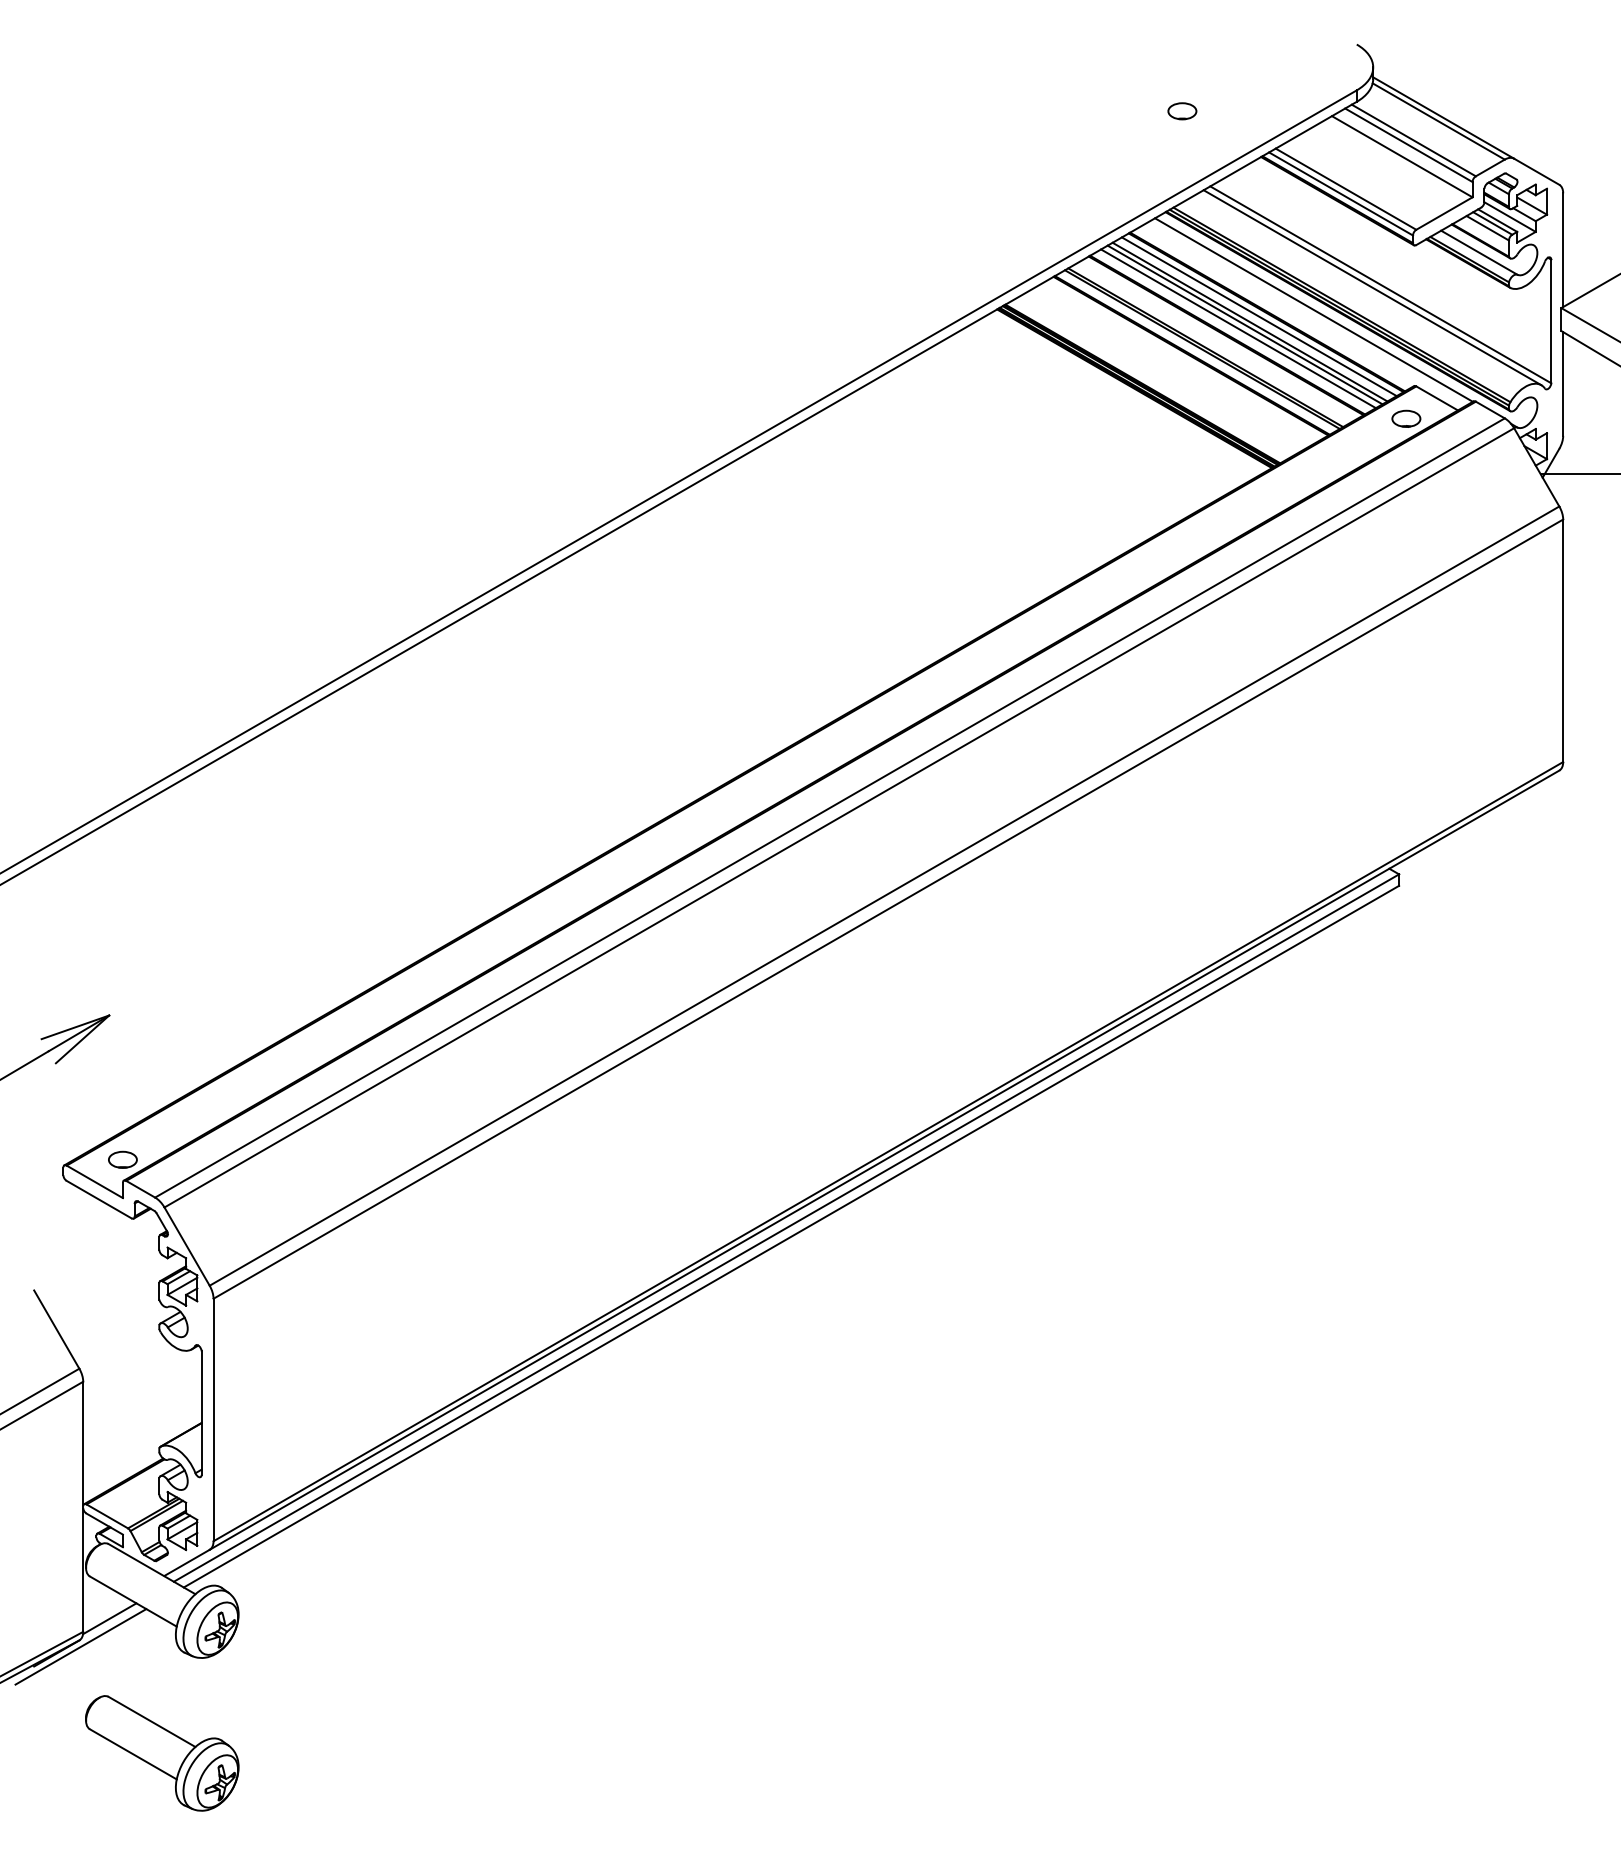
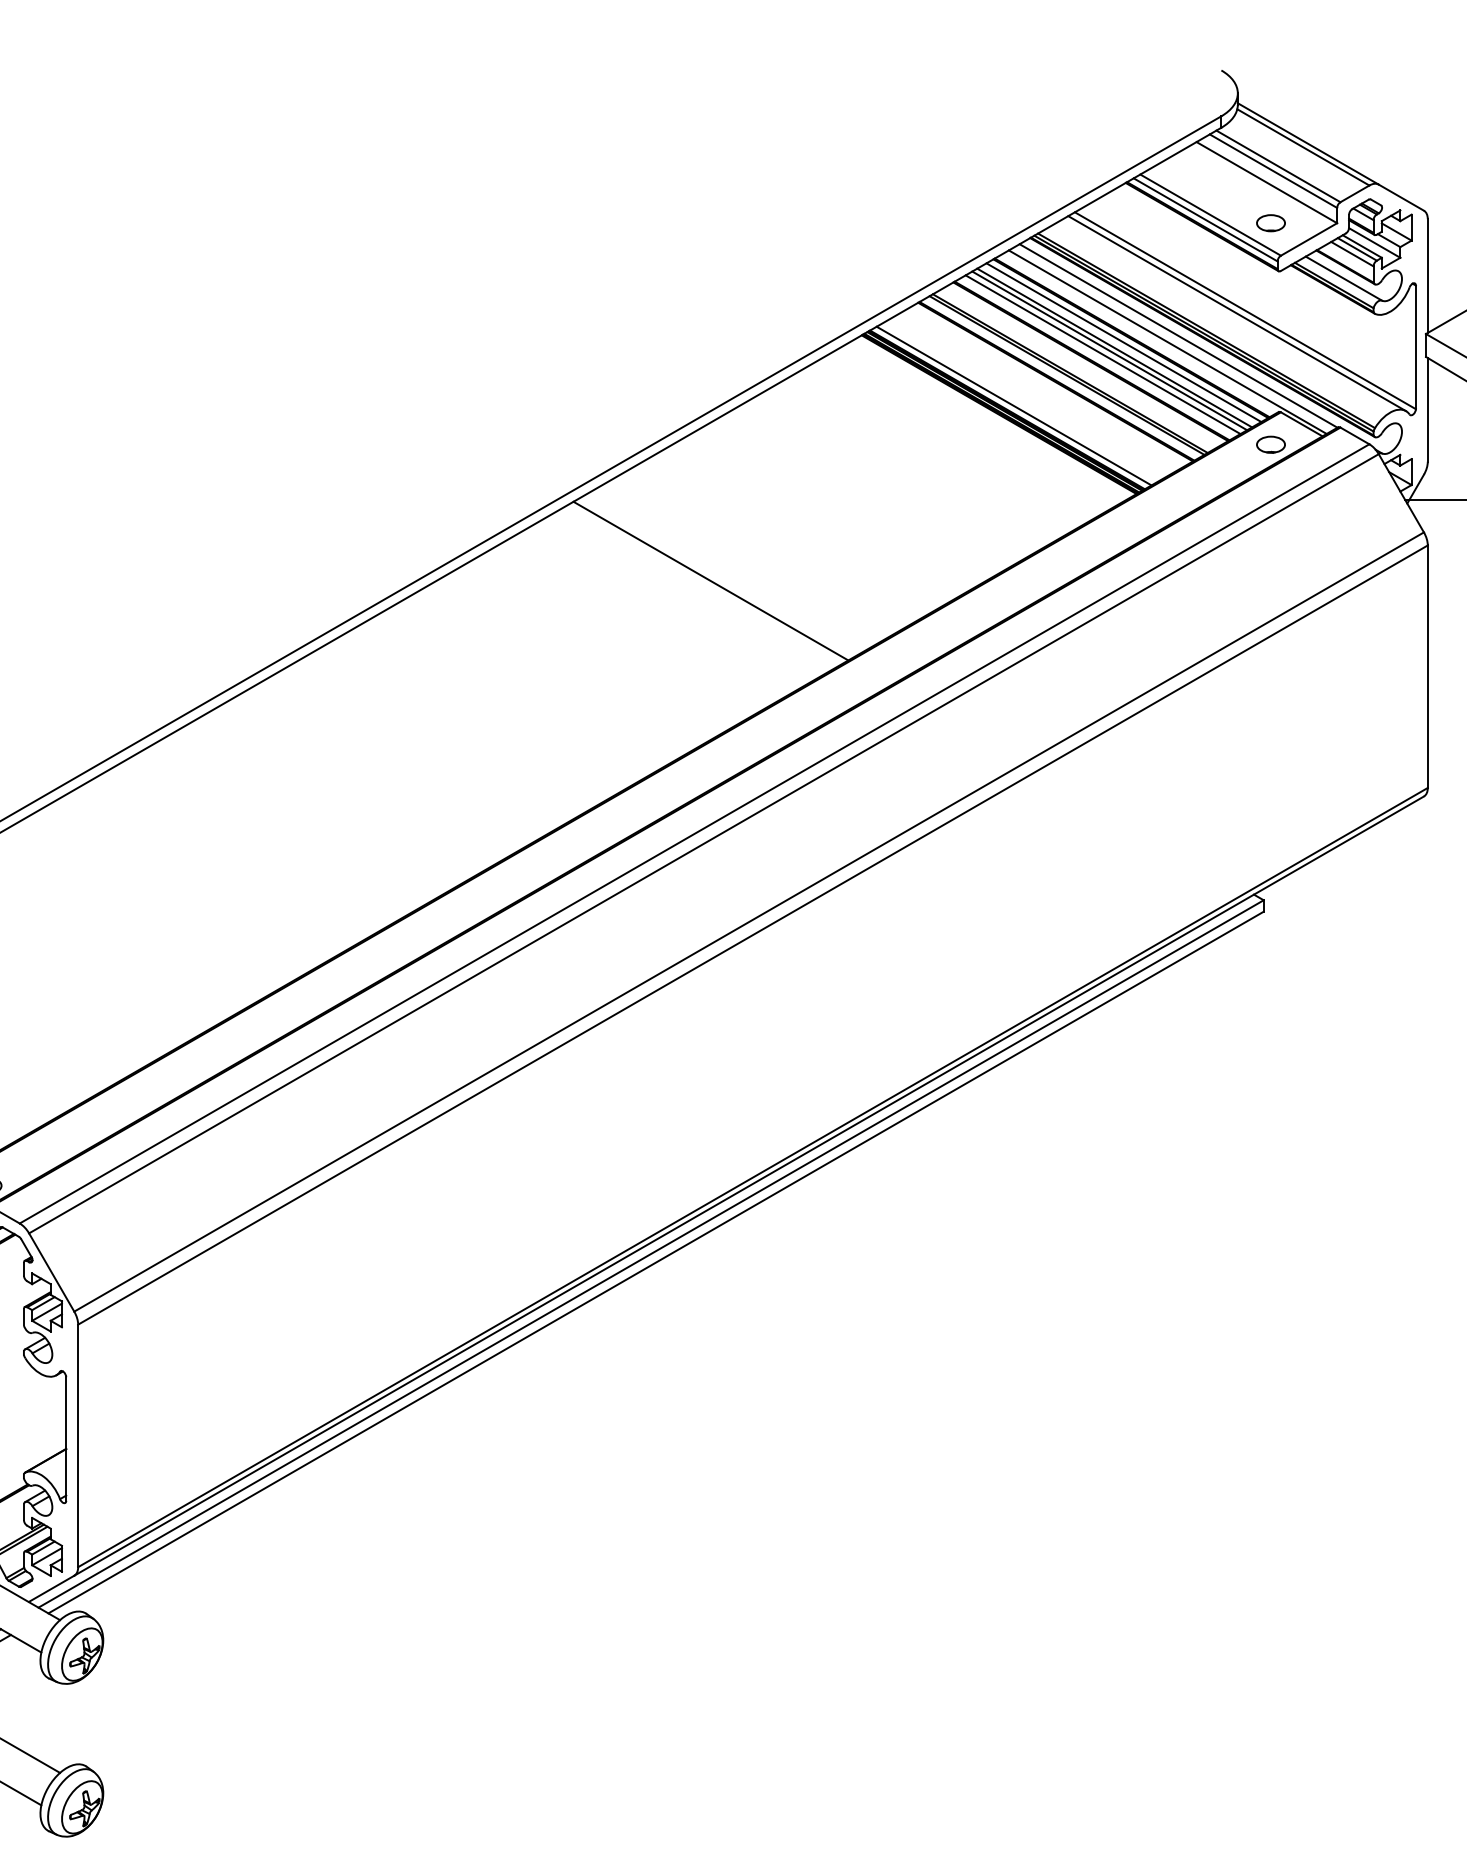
part: (1182, 111) -> (1271, 223), moved
line: (1303, 316) -> (1168, 342), added
line: (1149, 379) -> (1014, 405), added
line: (845, 554) -> (710, 580), added

